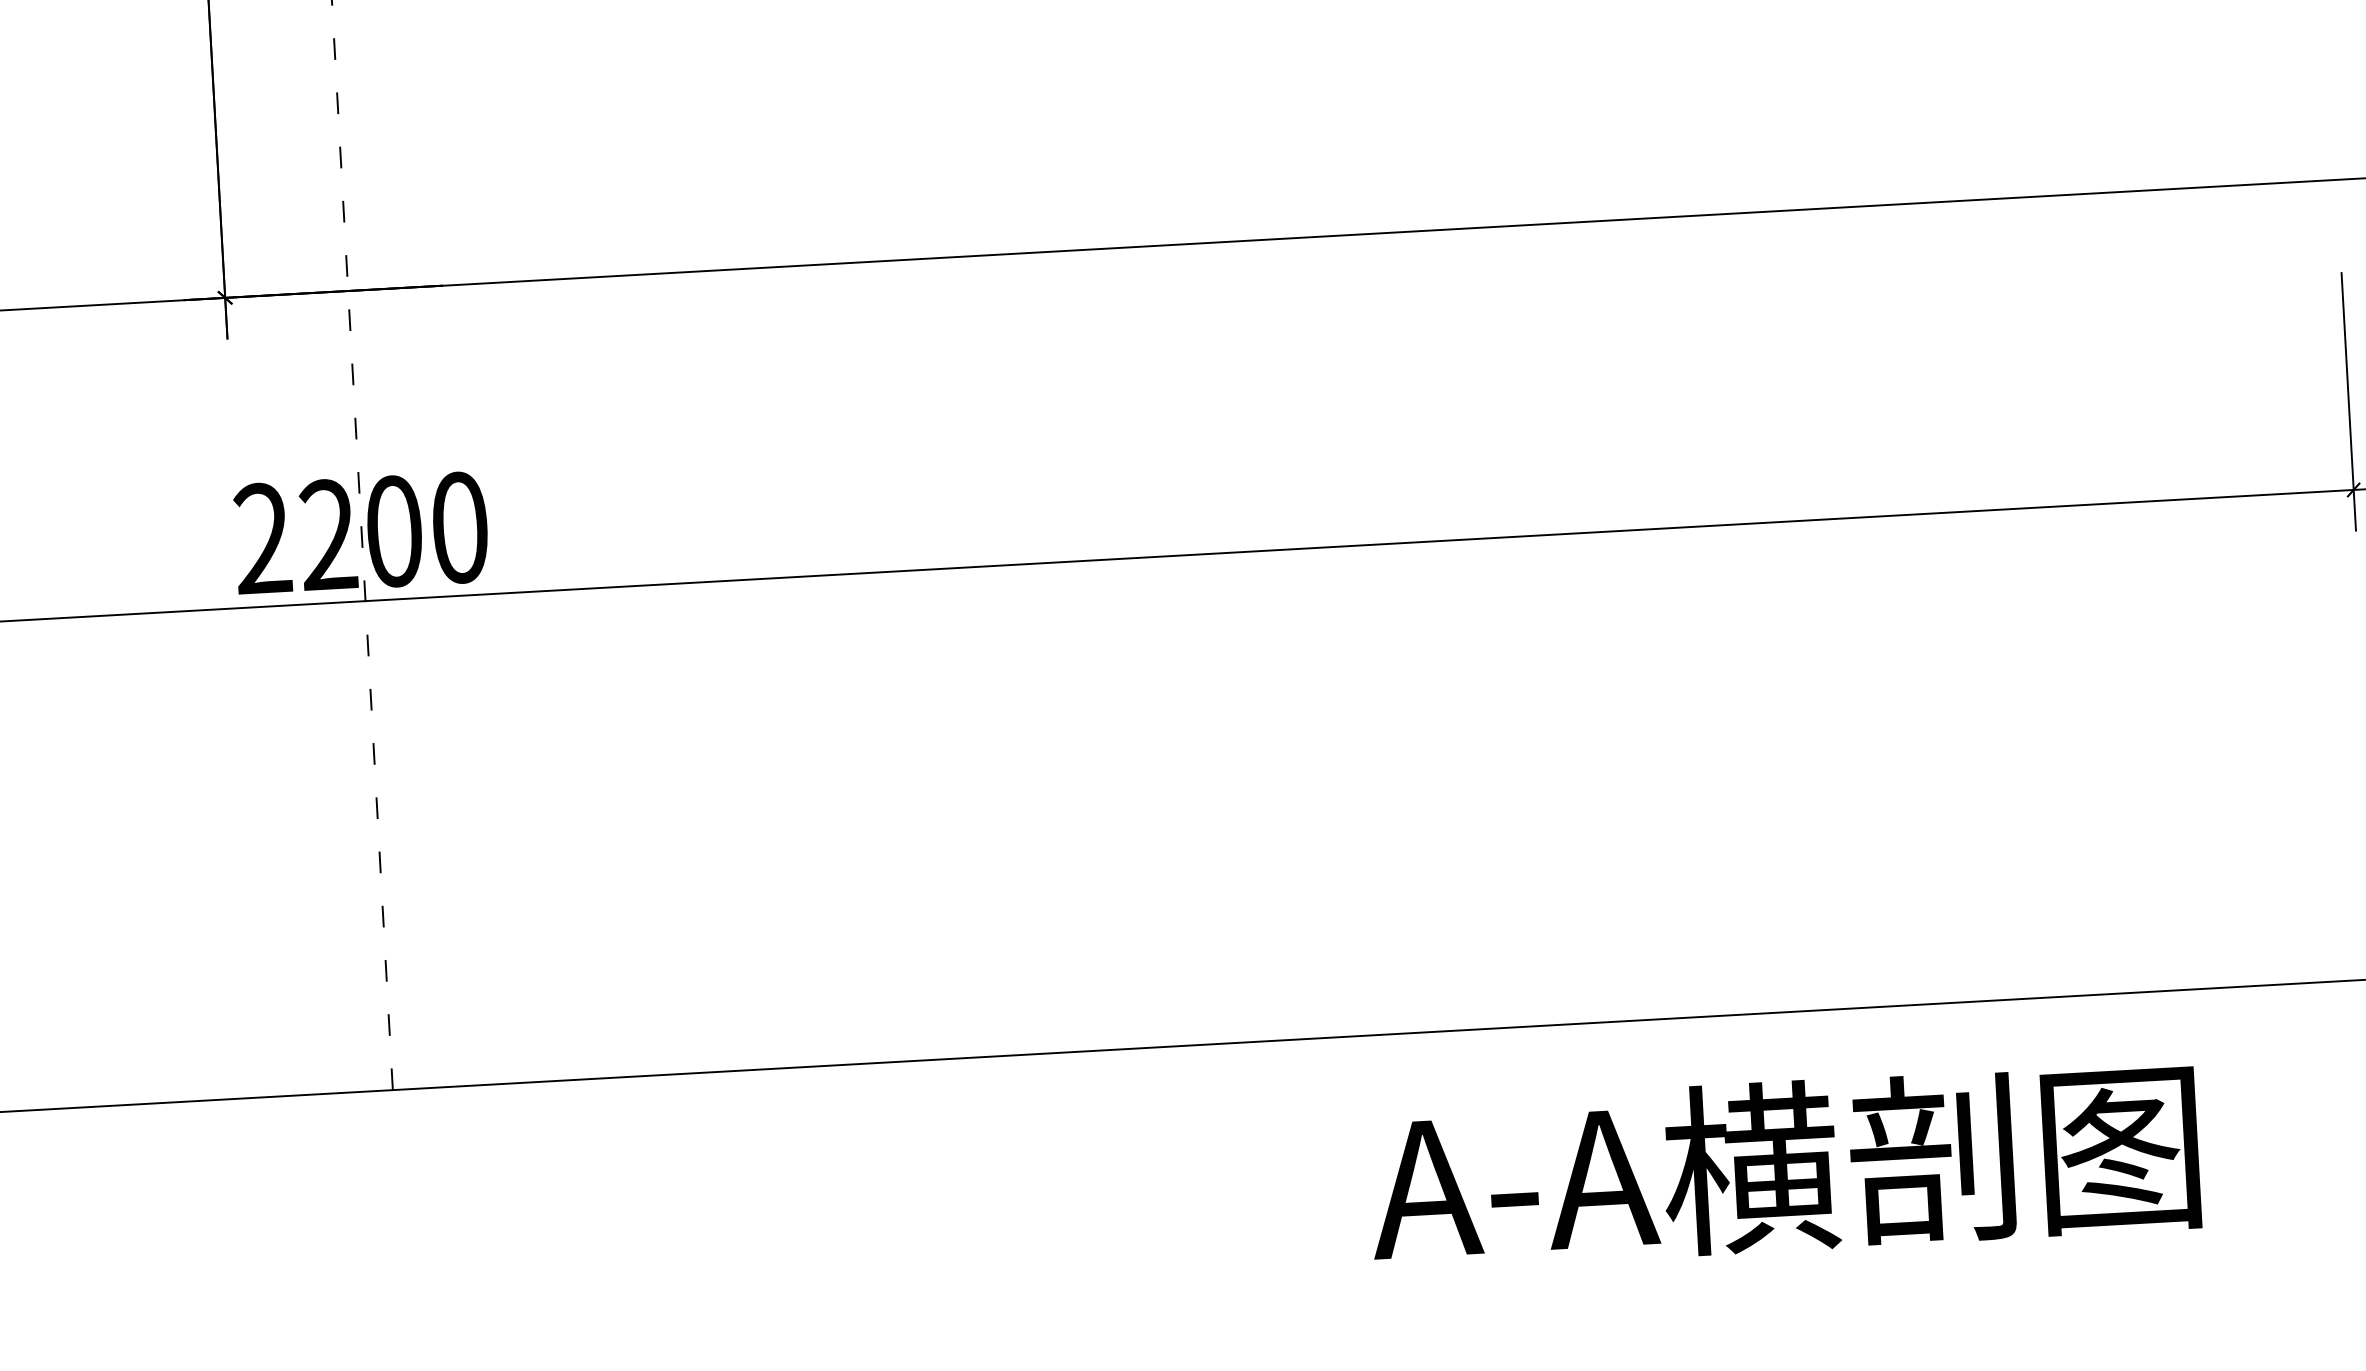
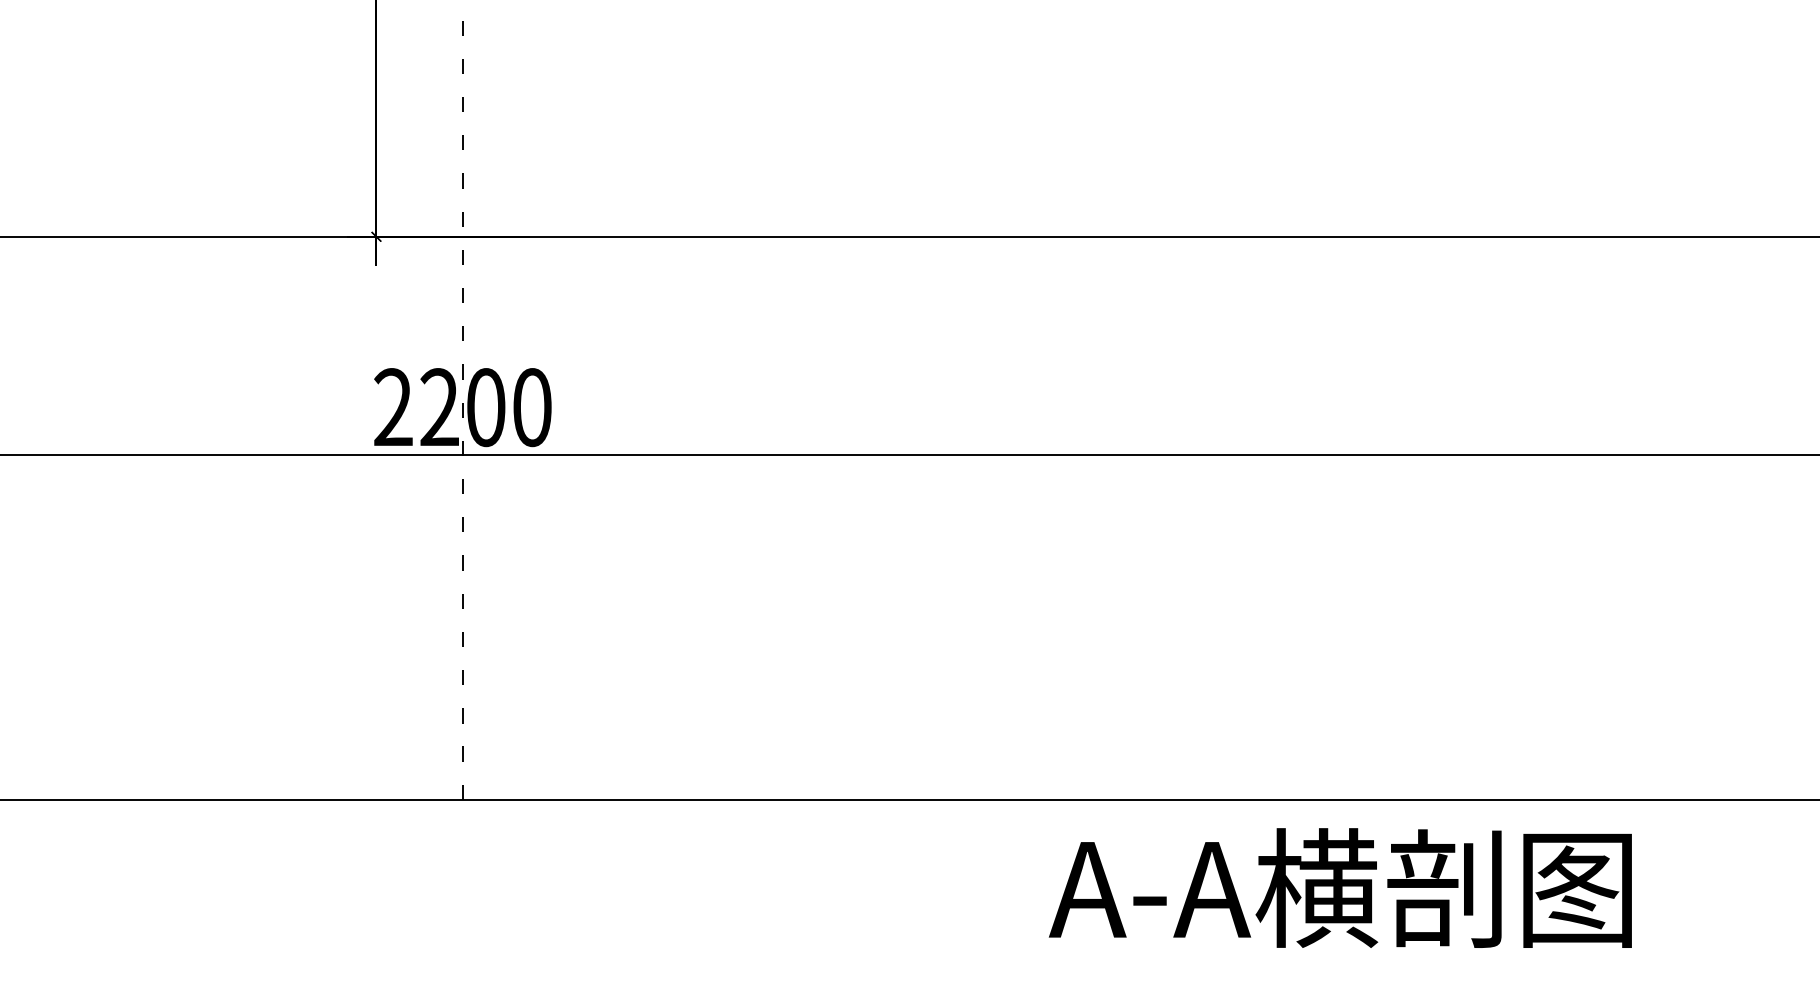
text: (1782, 1165) -> (1339, 887), moved

